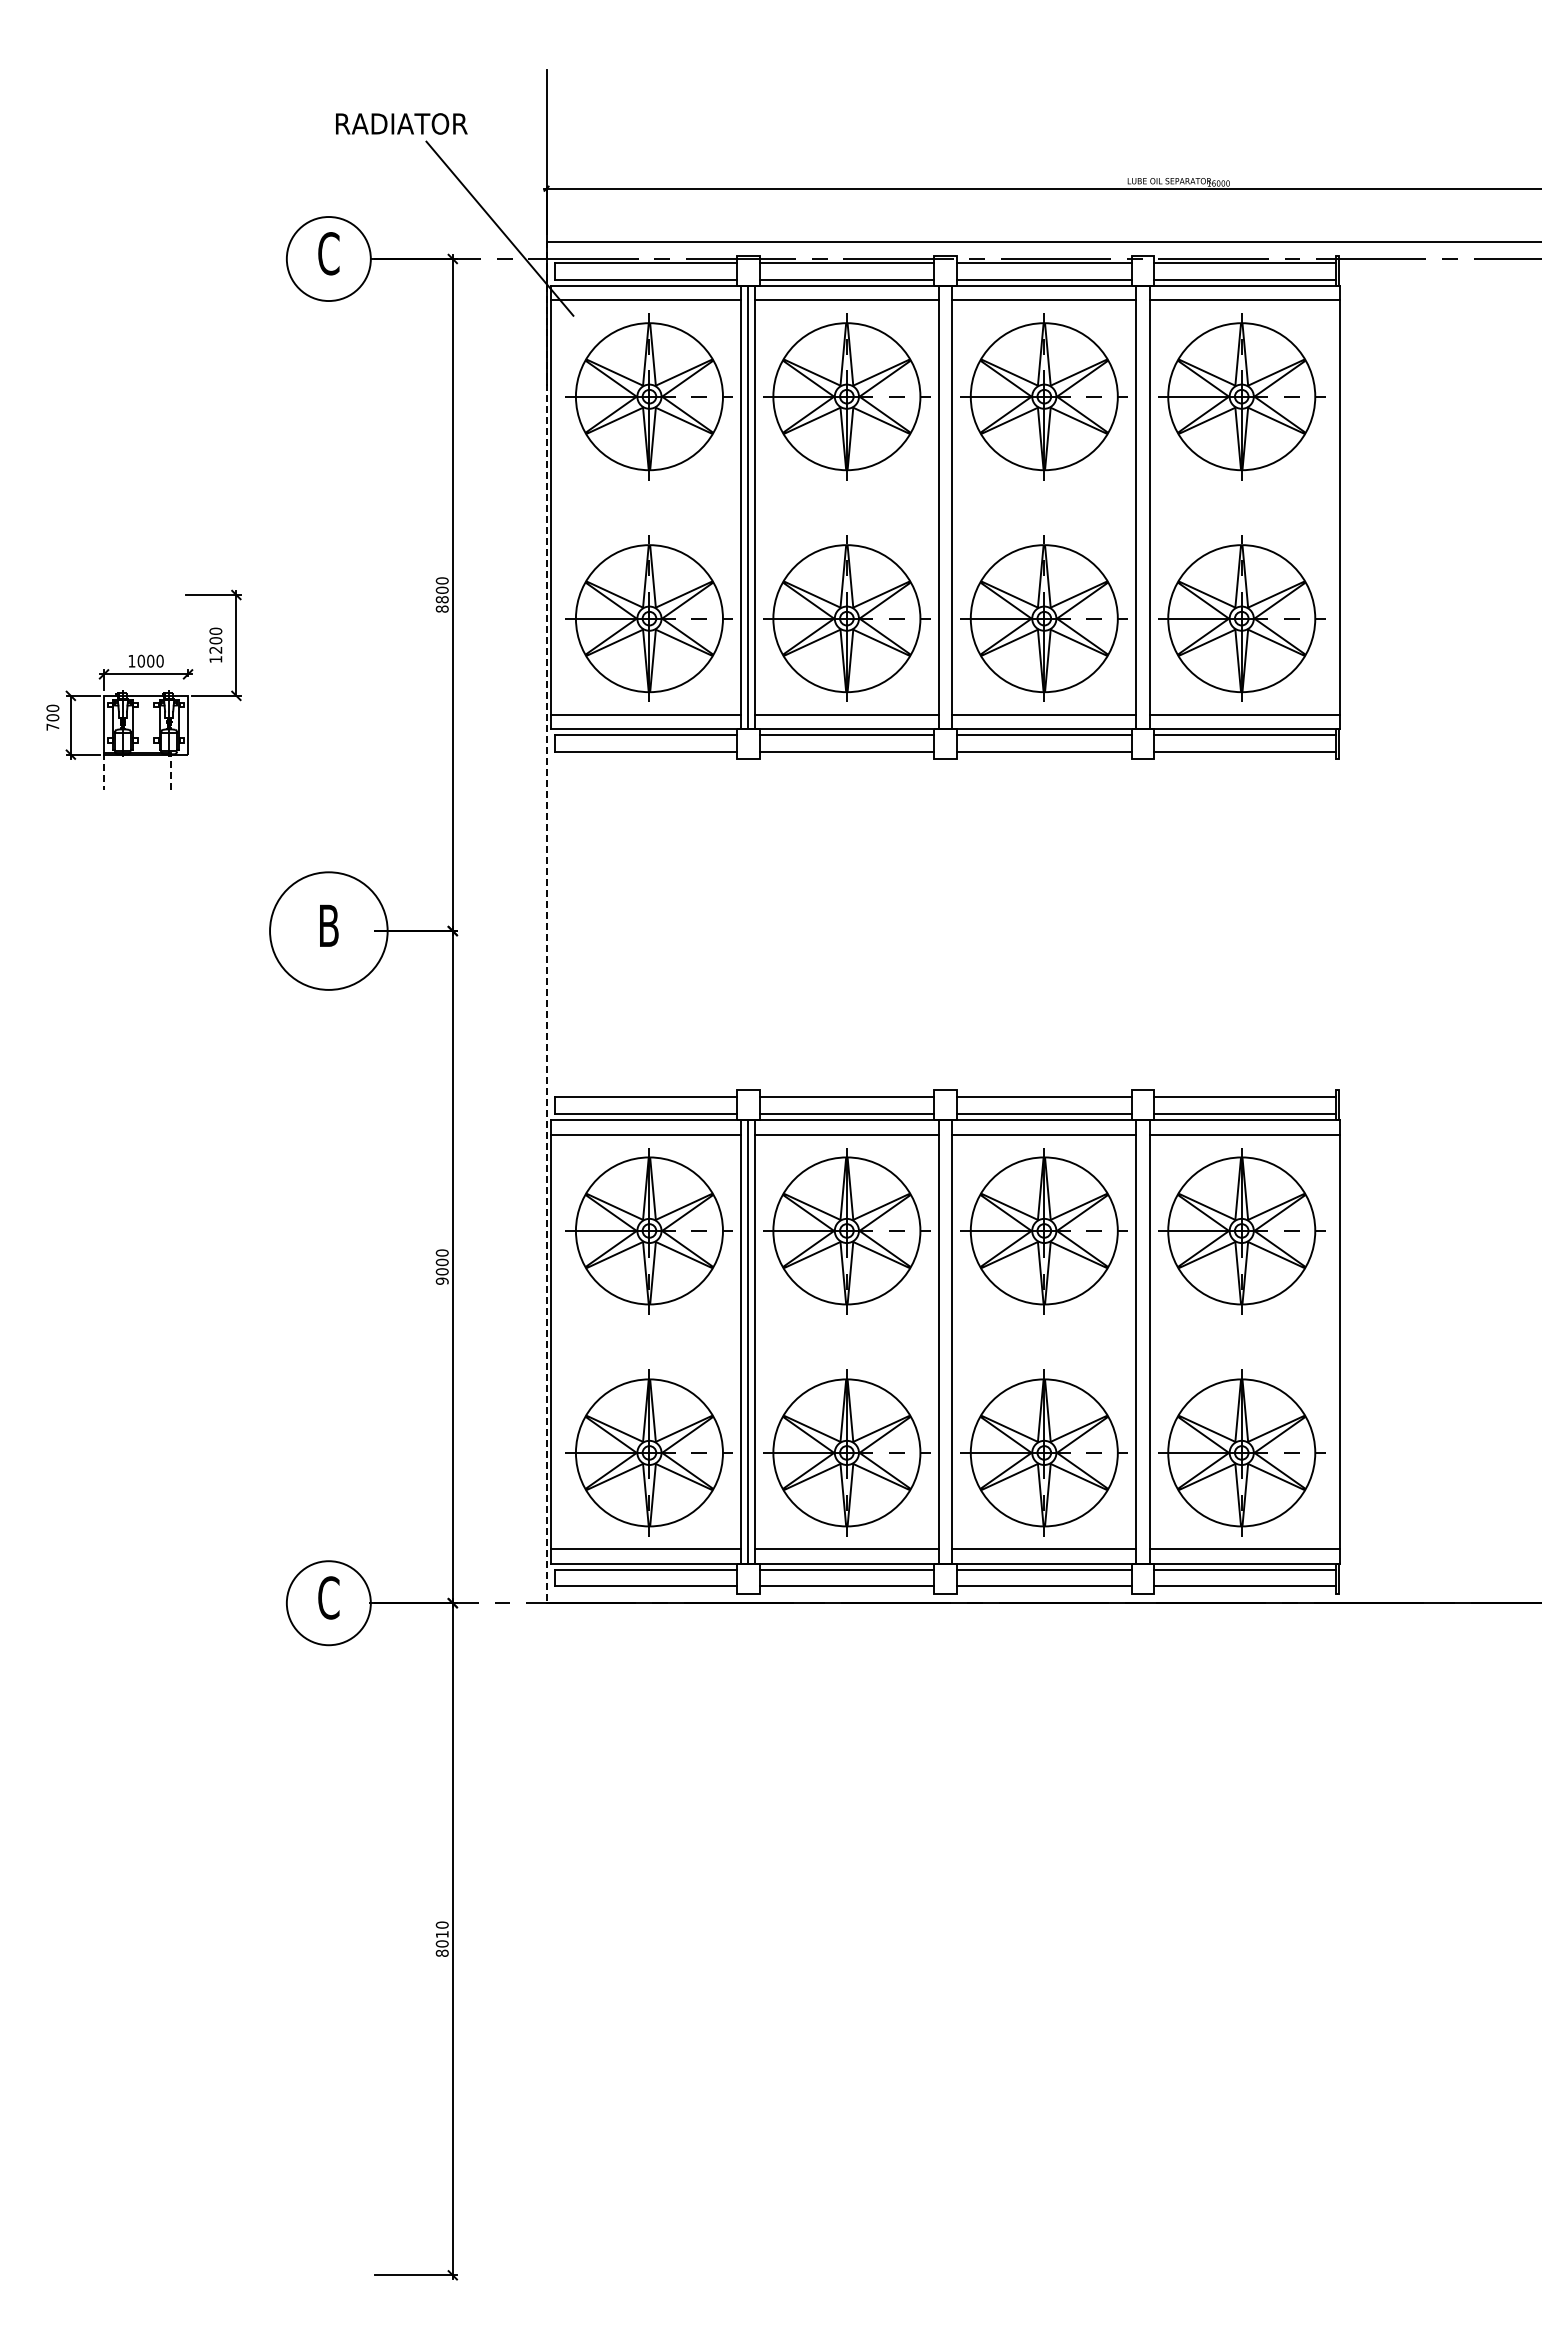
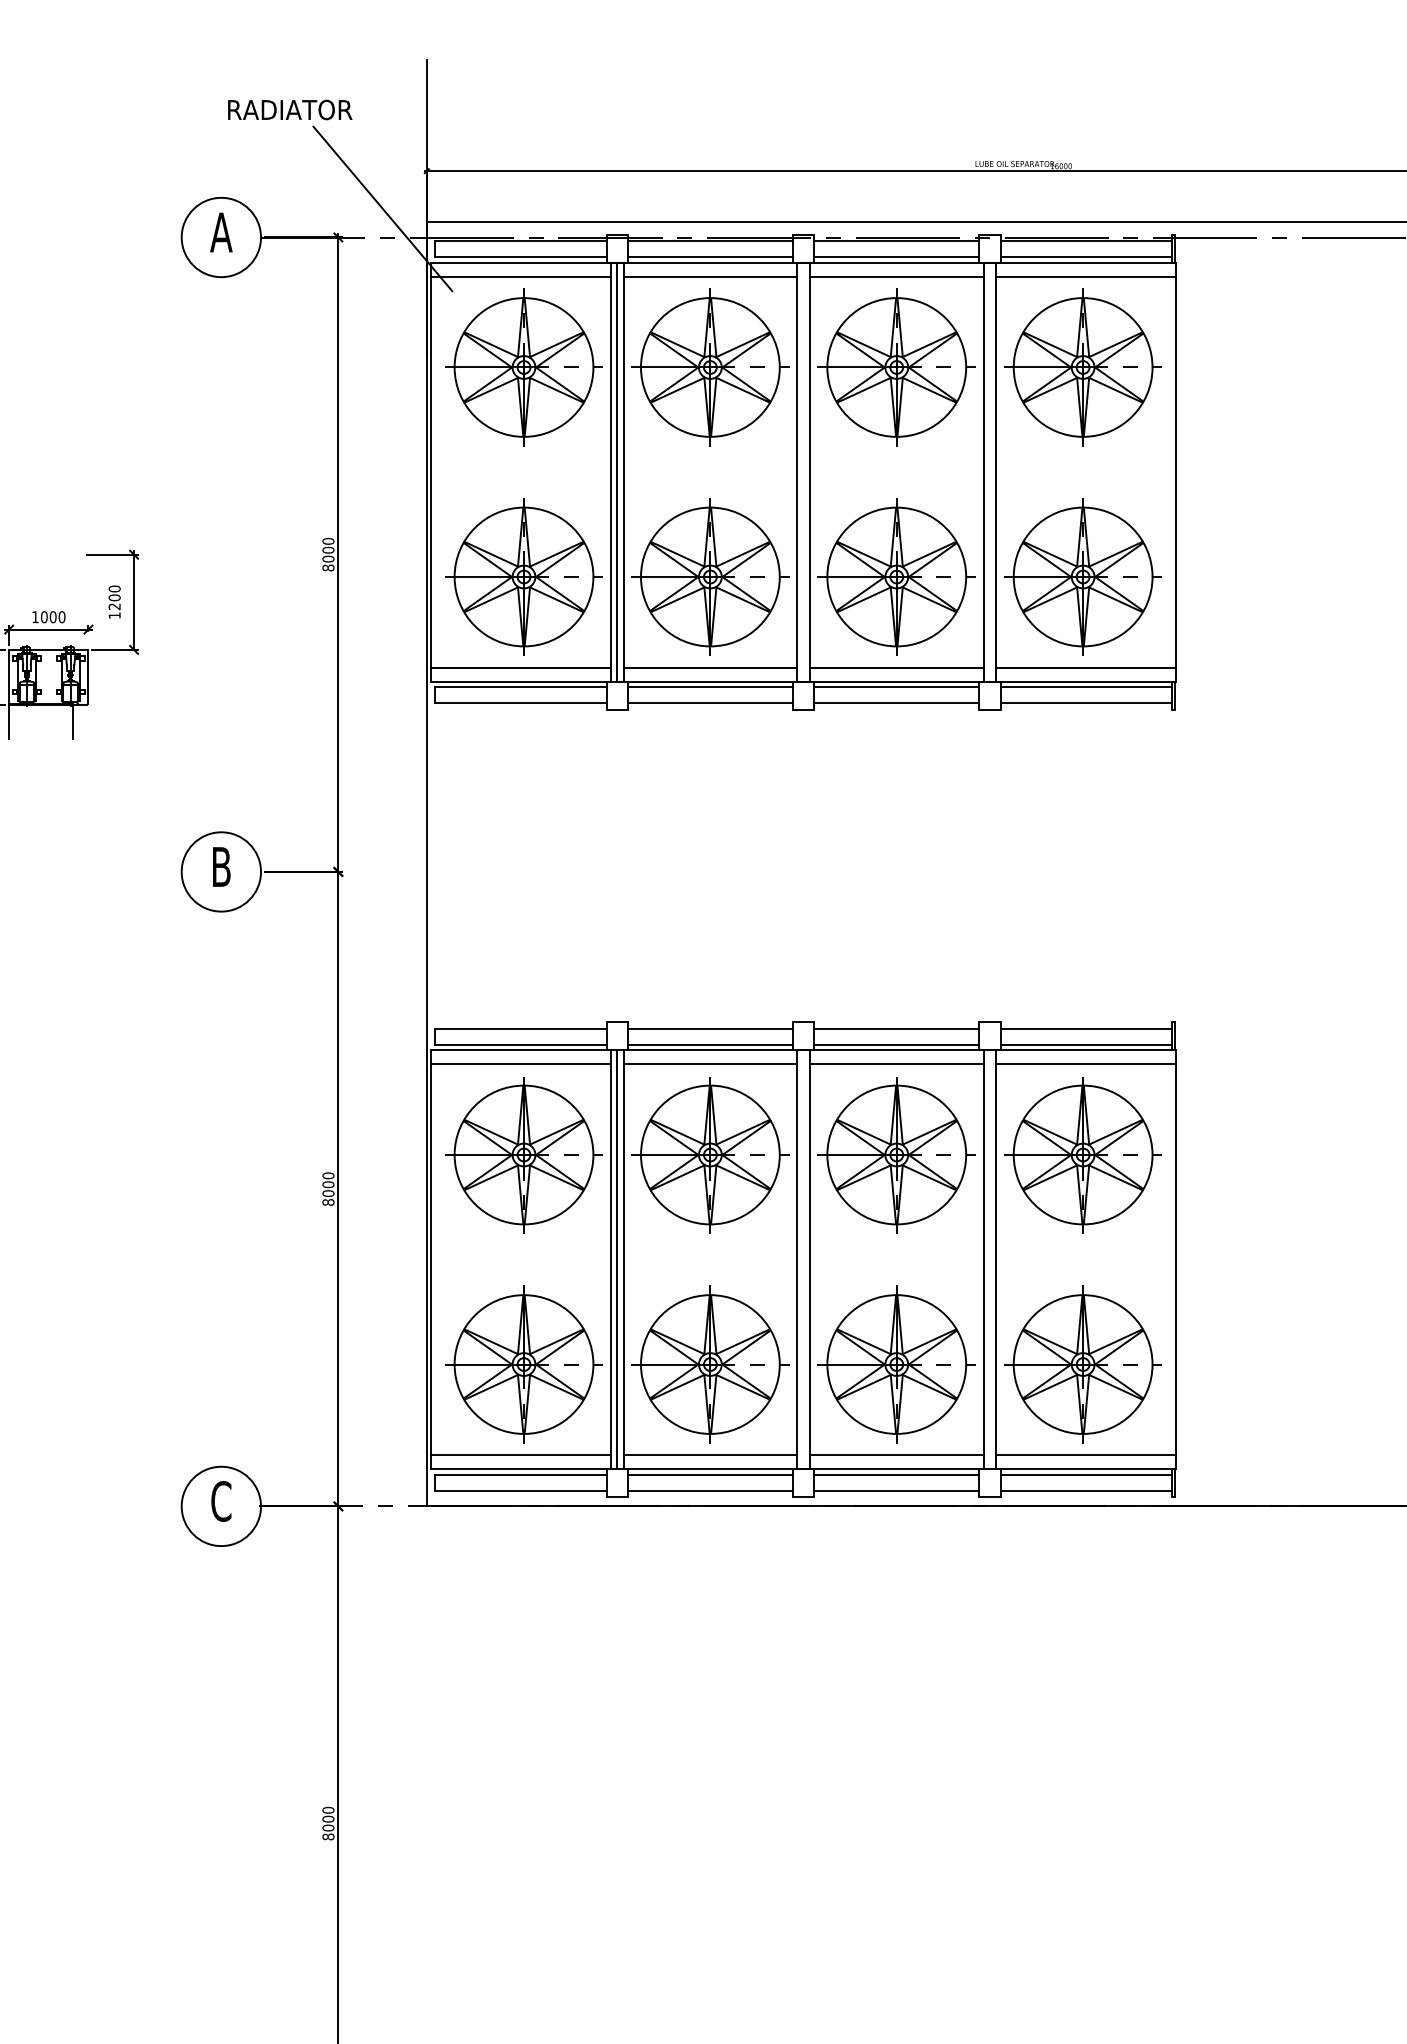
text: (328, 253) -> (221, 232), C -> A
text: (442, 599) -> (328, 558), 8800 -> 8000
line: (171, 771) -> (72, 721), dashed -> solid
line: (104, 772) -> (9, 722), dashed -> solid
line: (546, 922) -> (426, 863), dashed -> solid
circle: (328, 931) -> (221, 872), size x0.71
text: (442, 1280) -> (328, 1201), 9000 -> 8000
text: (441, 1934) -> (327, 1819), 8010 -> 8000

